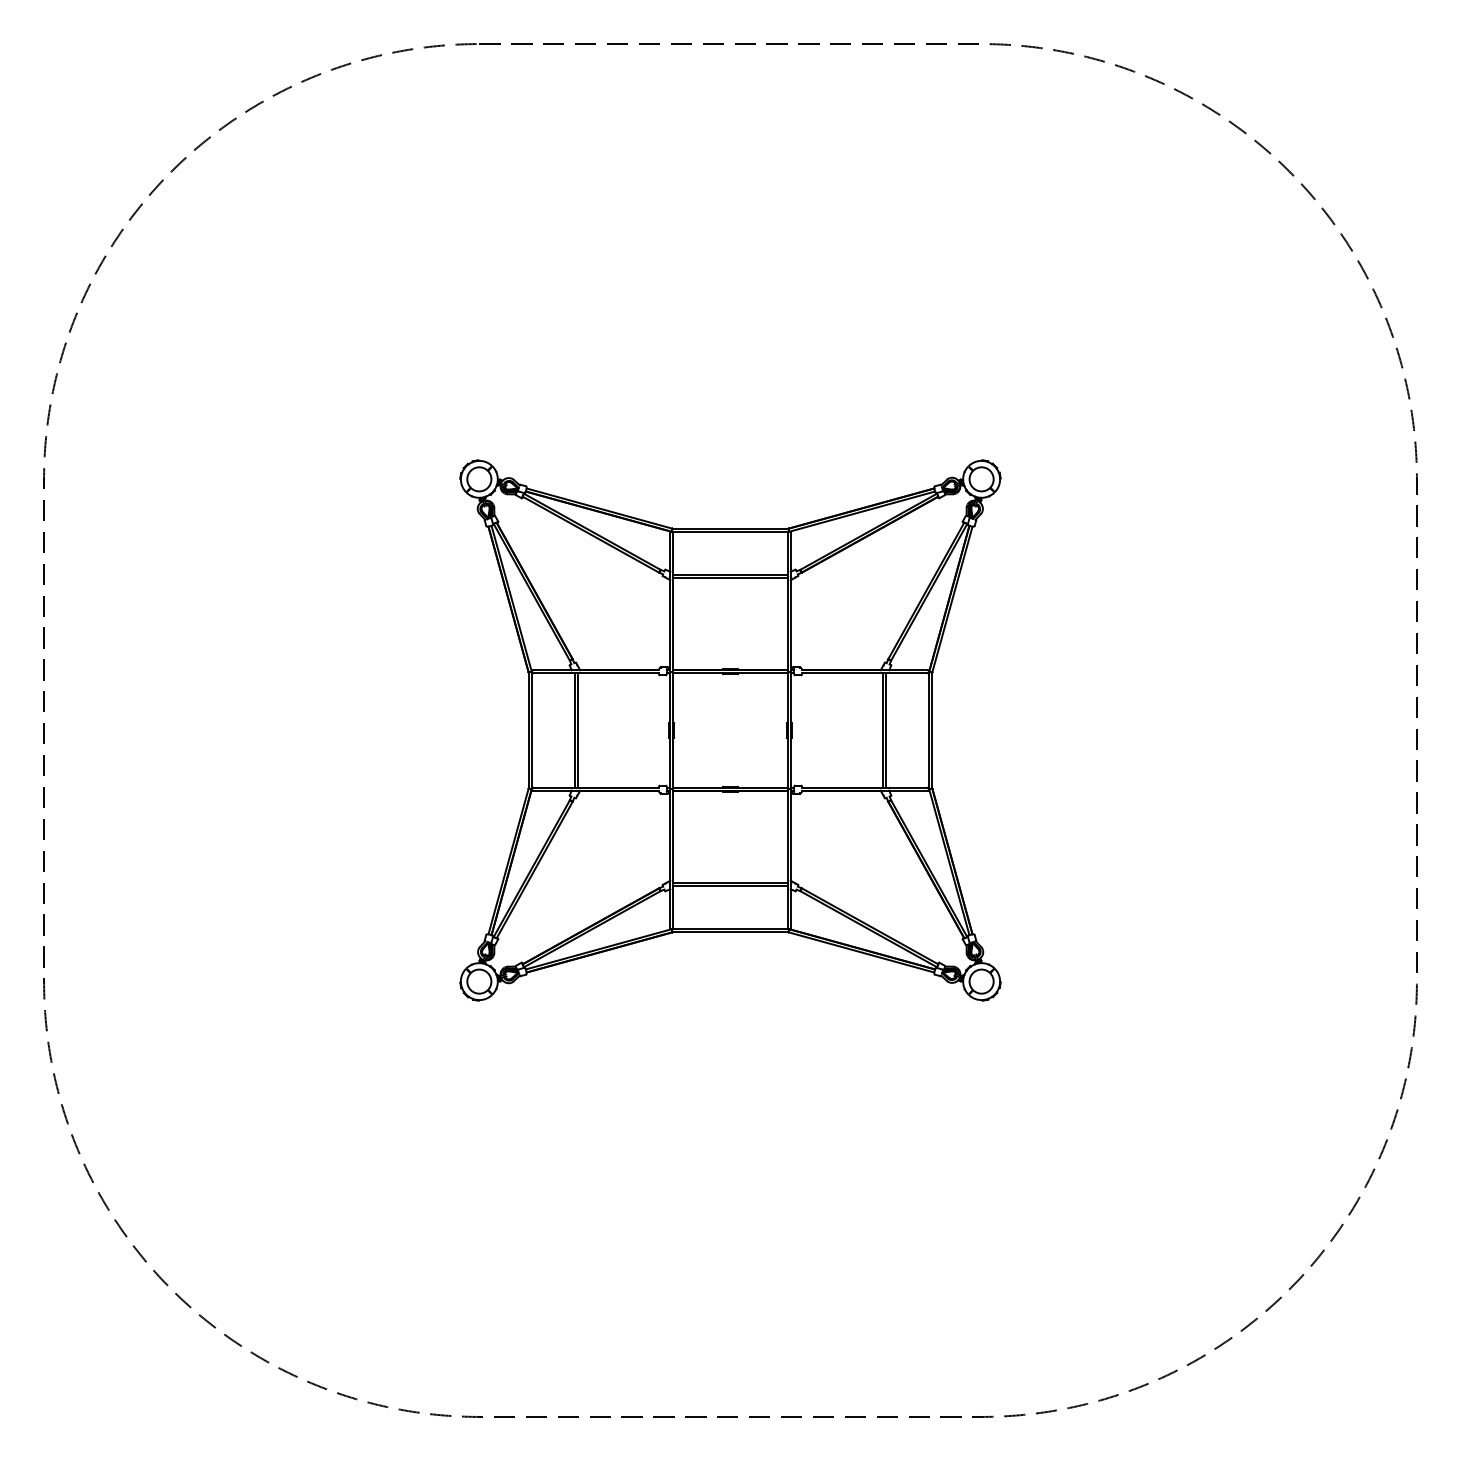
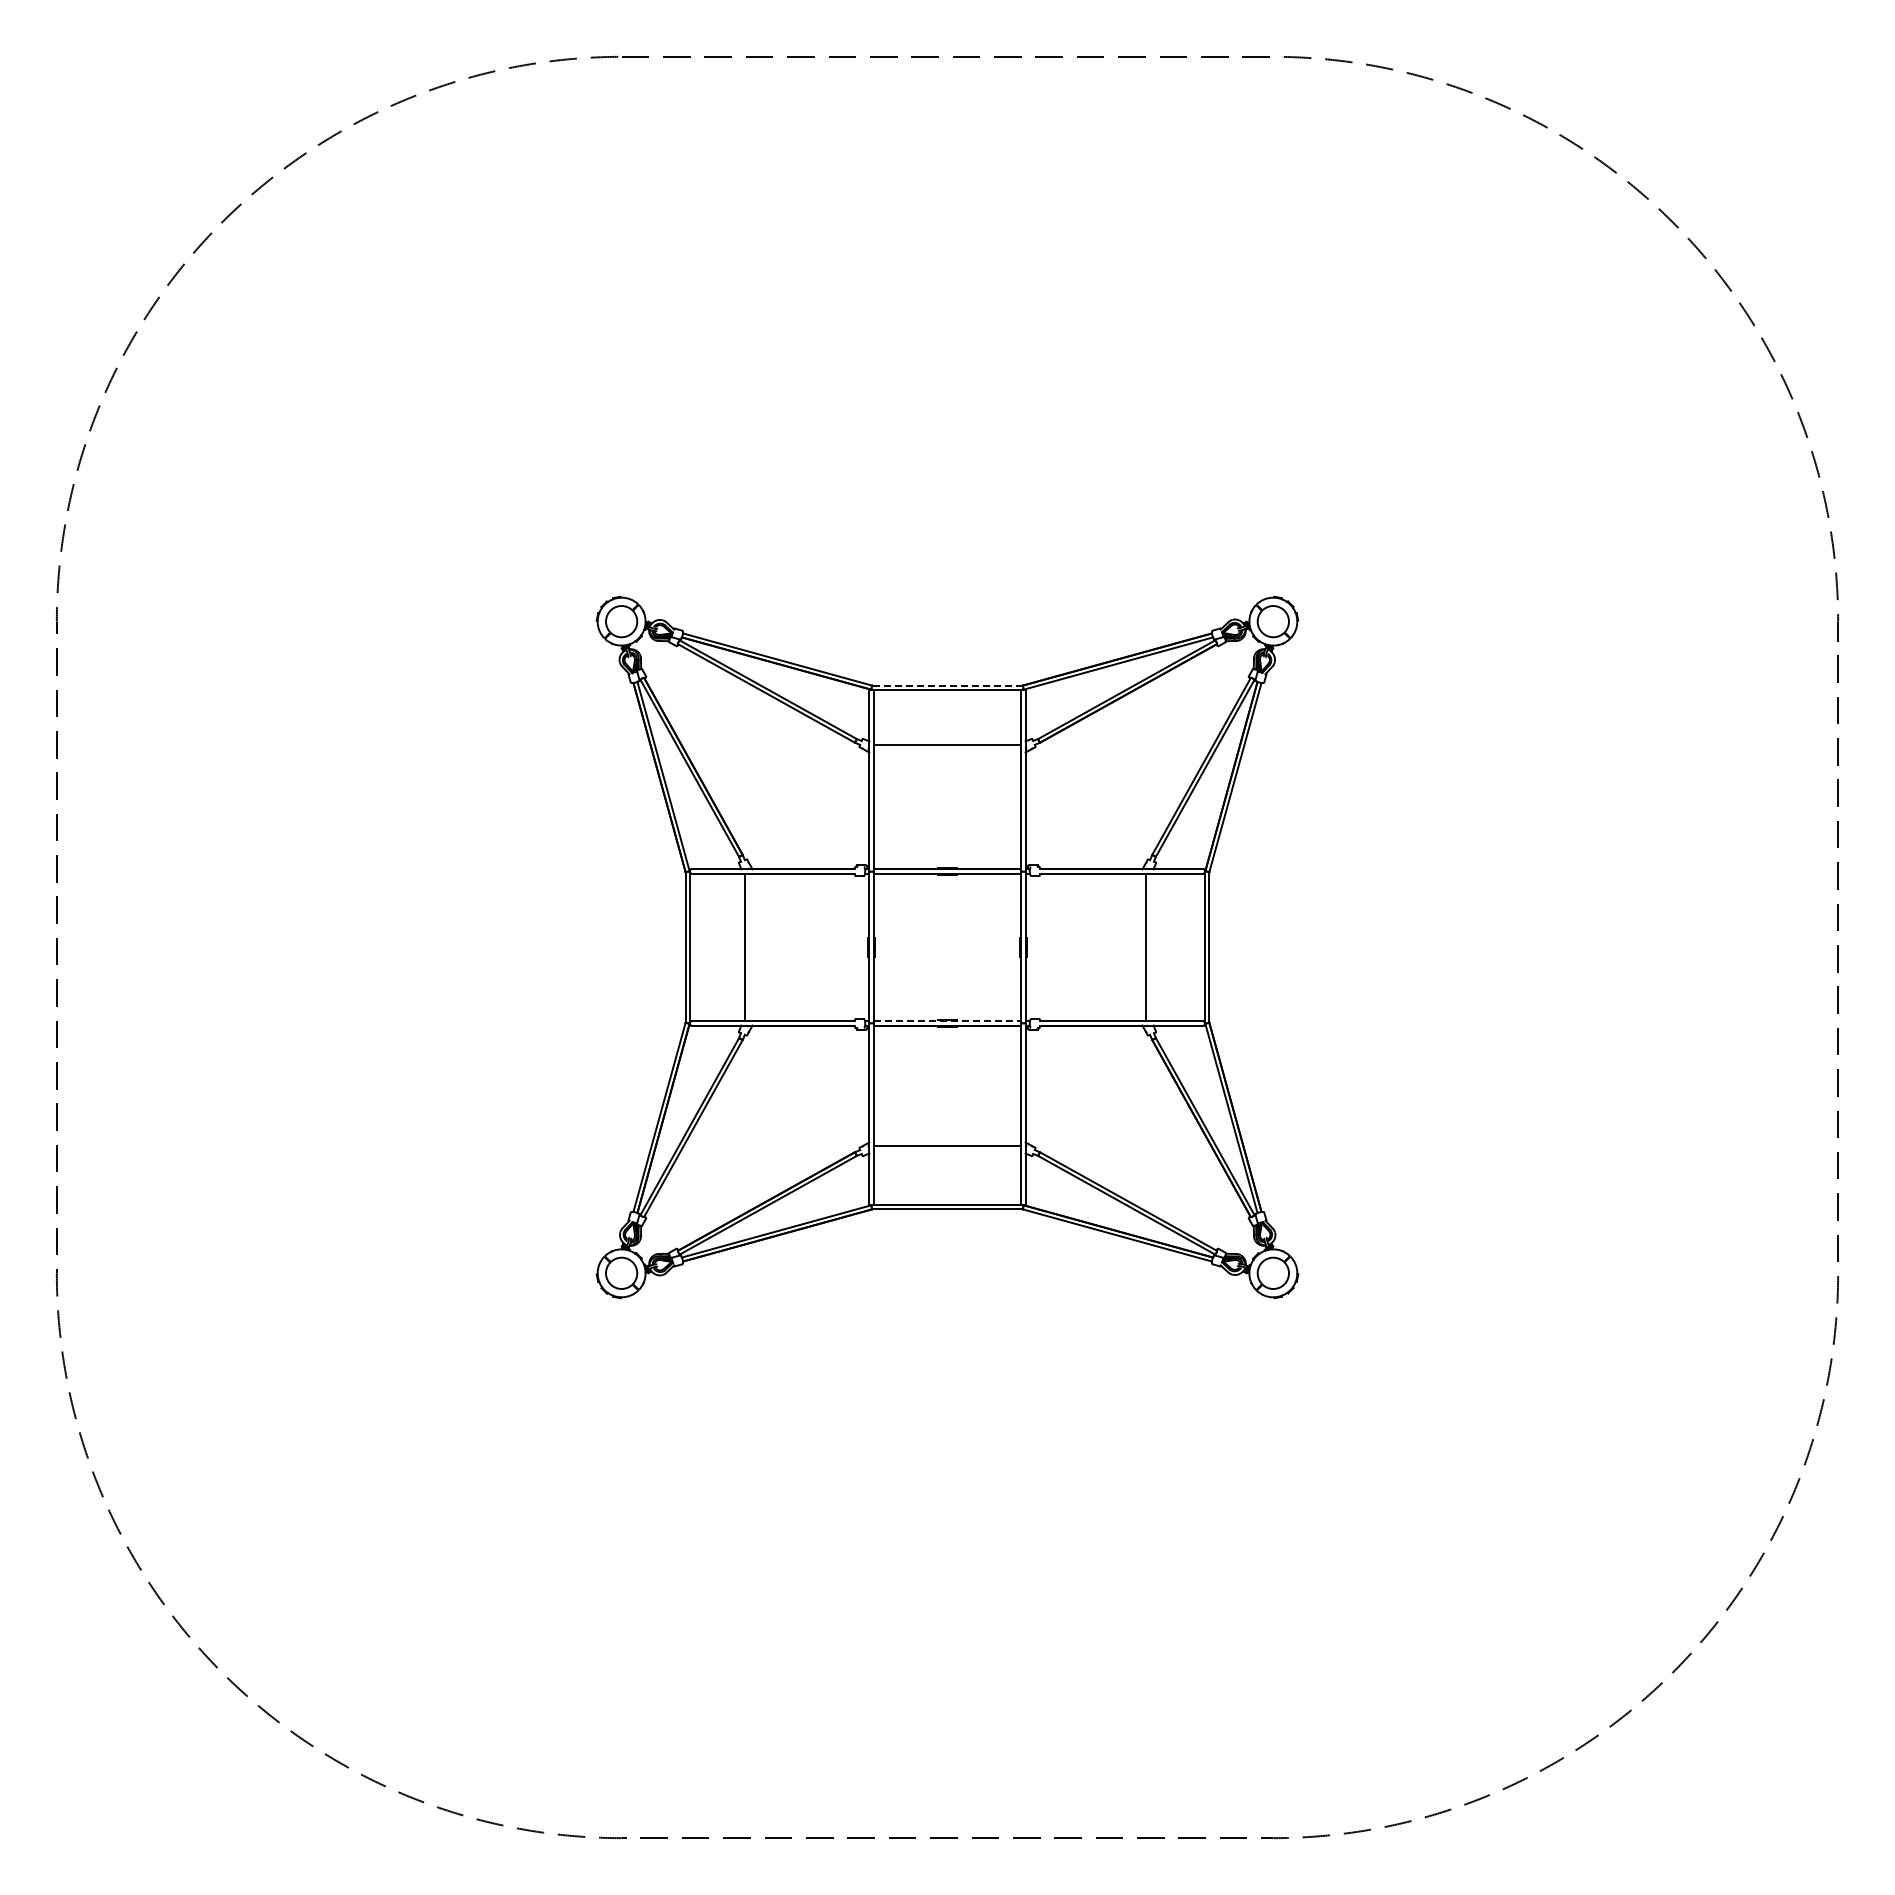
line: (730, 528) -> (947, 685), solid -> dashed
line: (730, 577) -> (947, 749), removed
line: (577, 730) -> (749, 947), removed
line: (886, 730) -> (1149, 947), removed
line: (730, 787) -> (947, 1021), solid -> dashed
line: (730, 886) -> (947, 1149), removed

